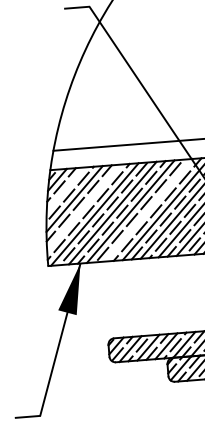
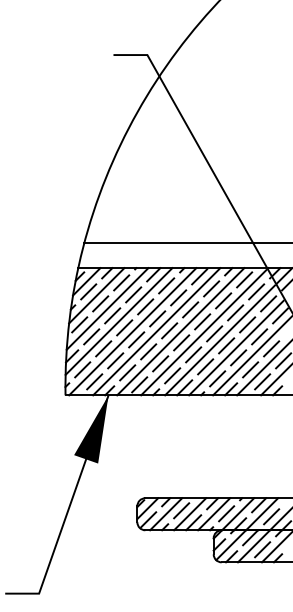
line: (65, 189) -> (96, 295), added
line: (83, 207) -> (118, 321), added
line: (147, 210) -> (203, 332), added

